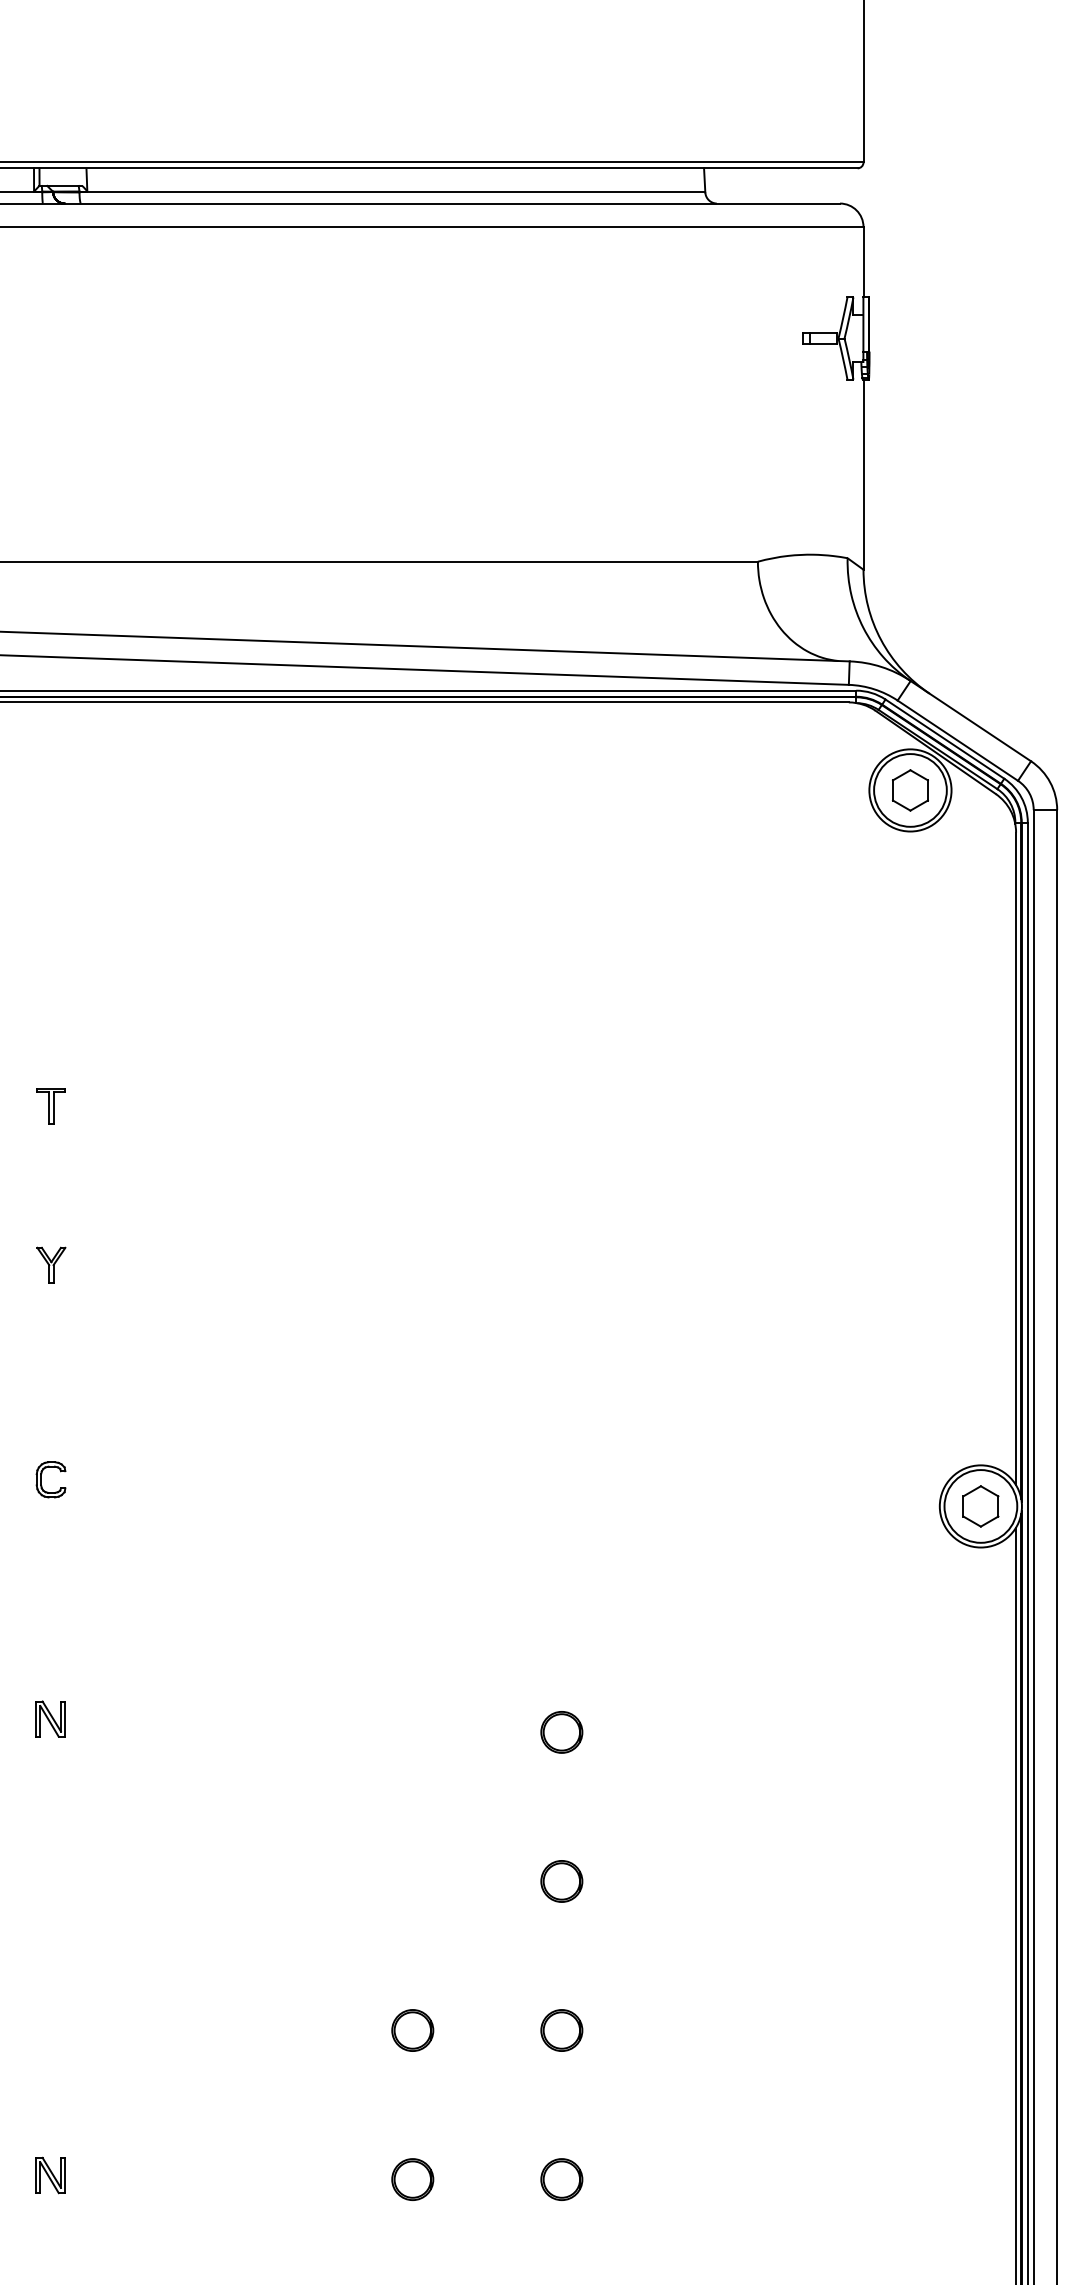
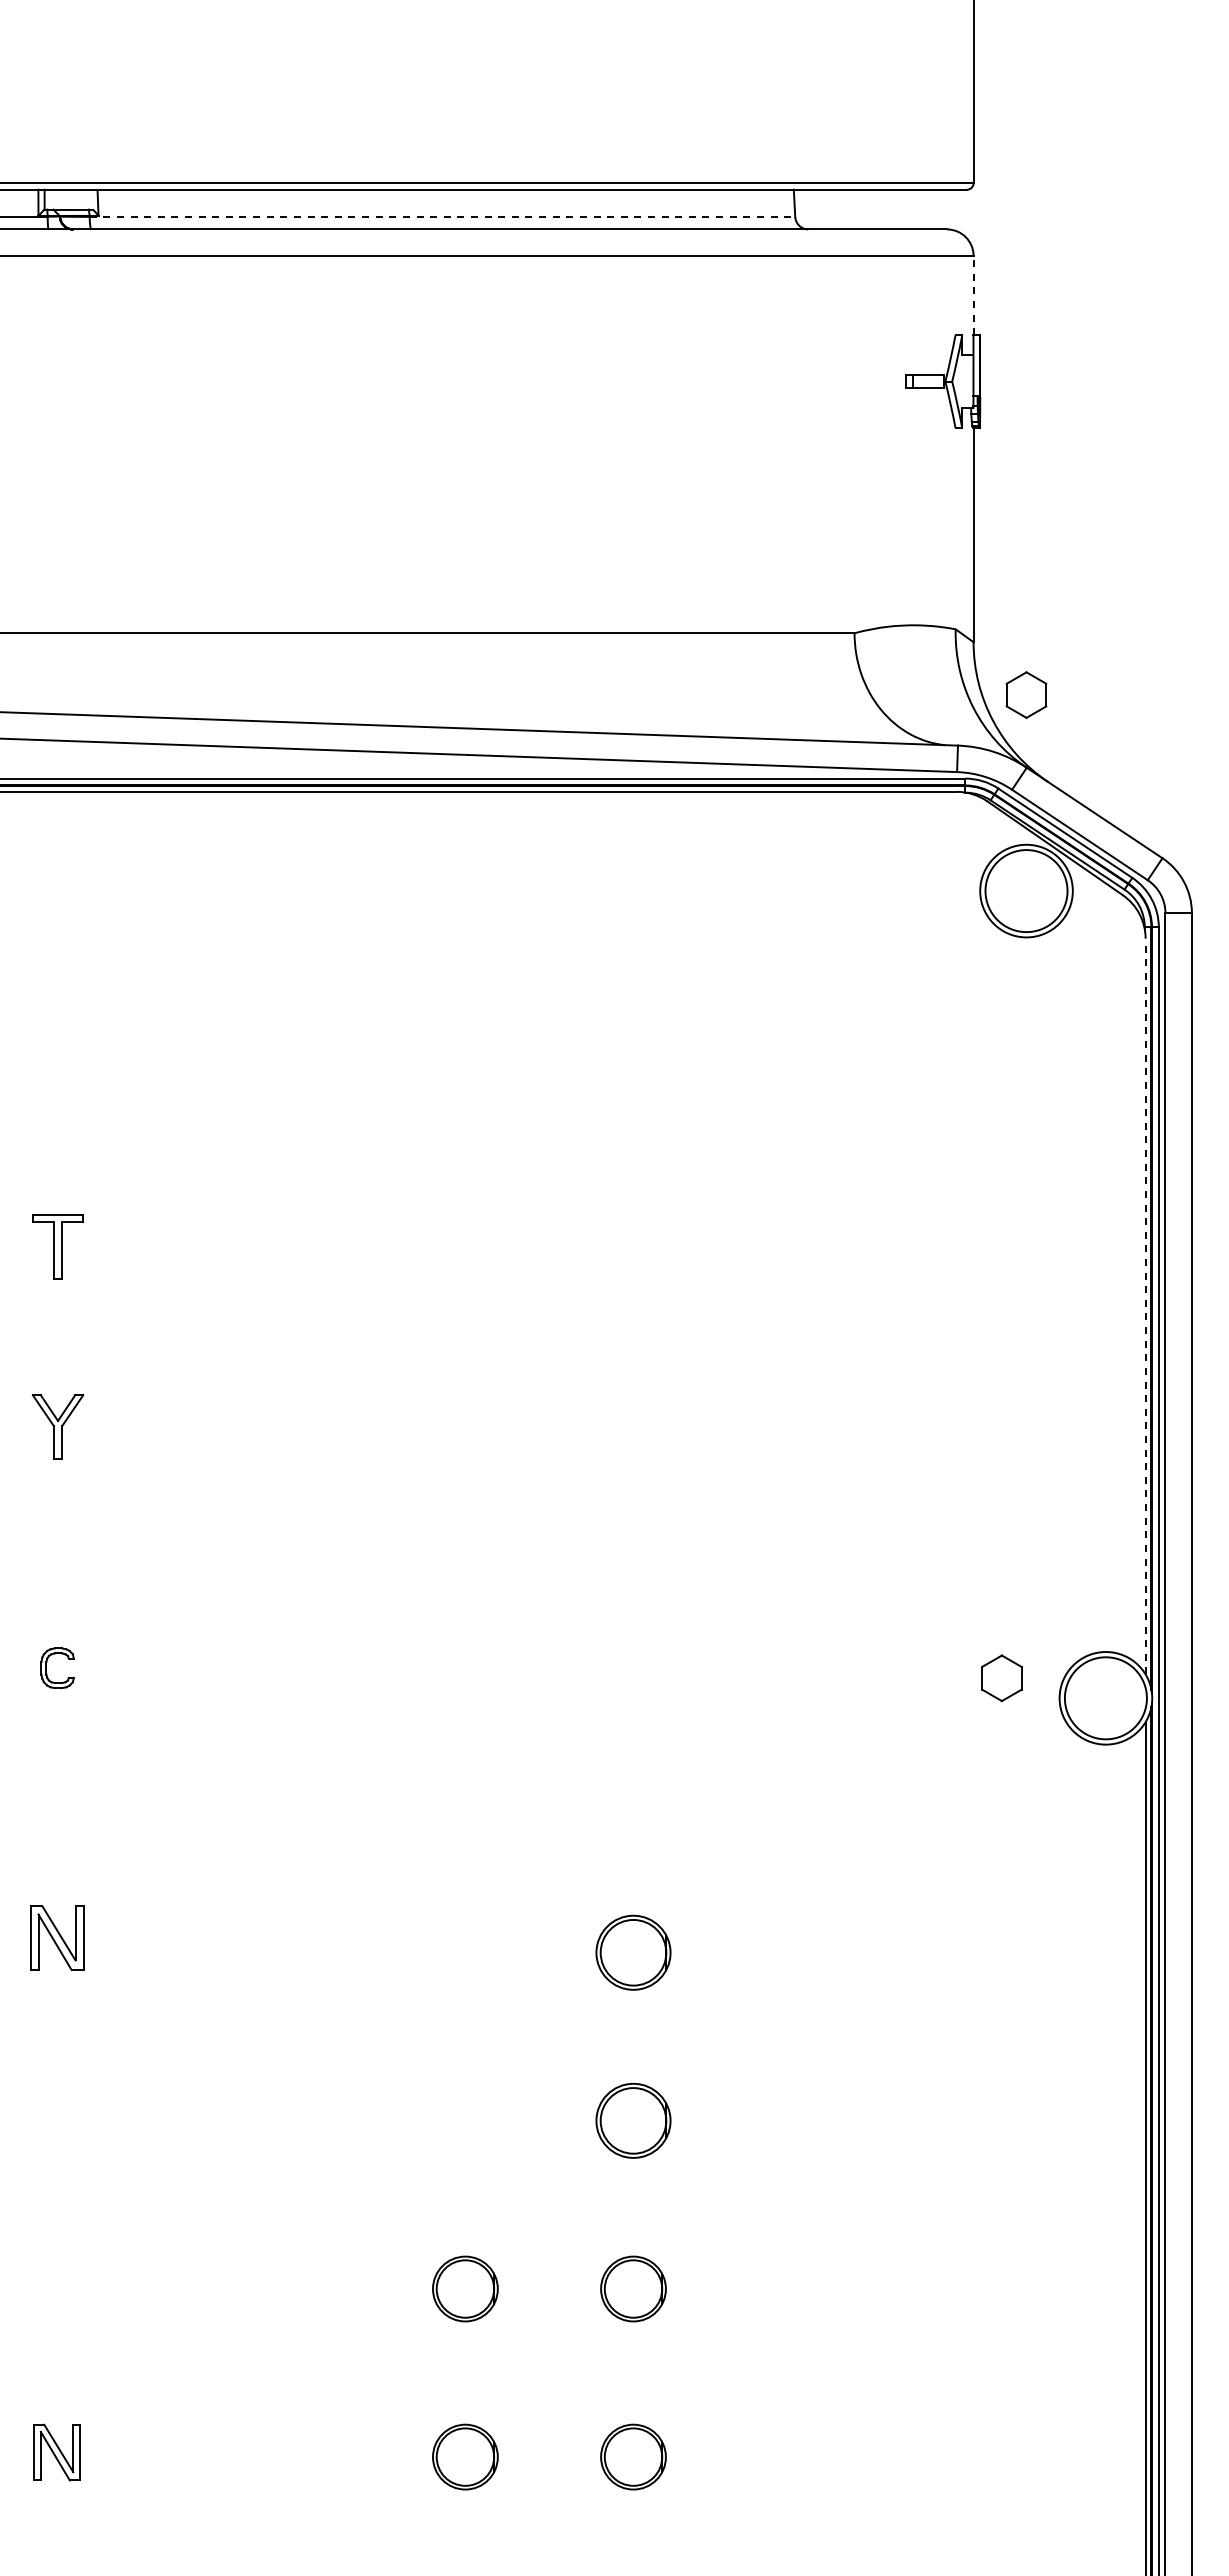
line: (392, 192) -> (442, 216), solid -> dashed
line: (863, 262) -> (973, 295), solid -> dashed
part: (910, 789) -> (1026, 694), moved
part: (50, 1105) -> (57, 1246), size x1.6
line: (1015, 1158) -> (1145, 1306), solid -> dashed
part: (50, 1264) -> (57, 1425), size x1.6
part: (980, 1506) -> (1001, 1678), moved
part: (50, 1718) -> (57, 1937), size x1.6
part: (561, 1732) -> (633, 1953), size x1.6
part: (561, 1881) -> (633, 2121), size x1.6
part: (412, 2030) -> (465, 2289), size x1.4
part: (561, 2030) -> (633, 2289), size x1.4
part: (50, 2175) -> (57, 2452), size x1.4
part: (412, 2179) -> (465, 2457), size x1.4
part: (561, 2179) -> (633, 2457), size x1.4

